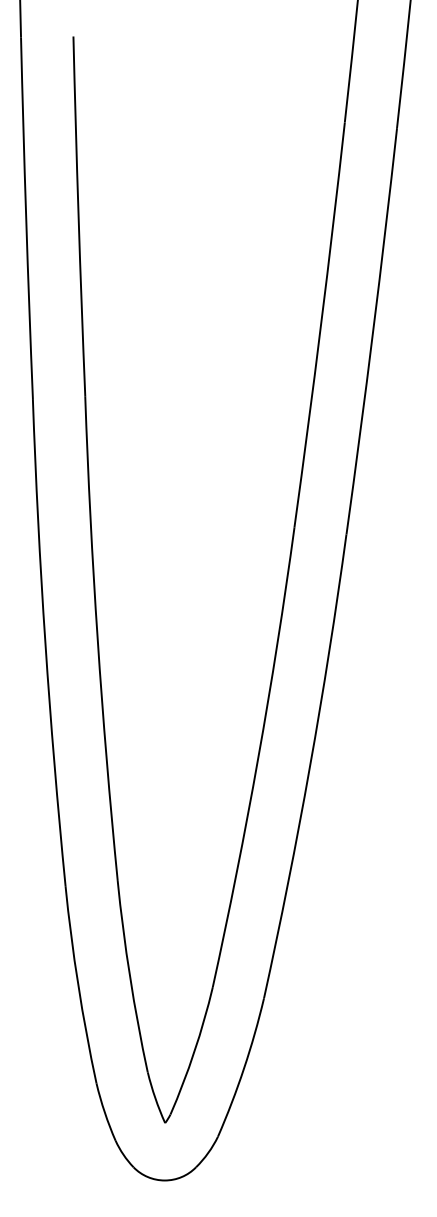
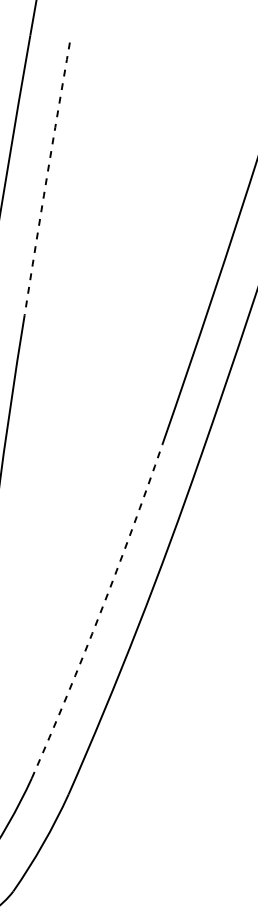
arc: (78, 216) -> (46, 178), solid -> dashed
arc: (258, 758) -> (100, 613), solid -> dashed

